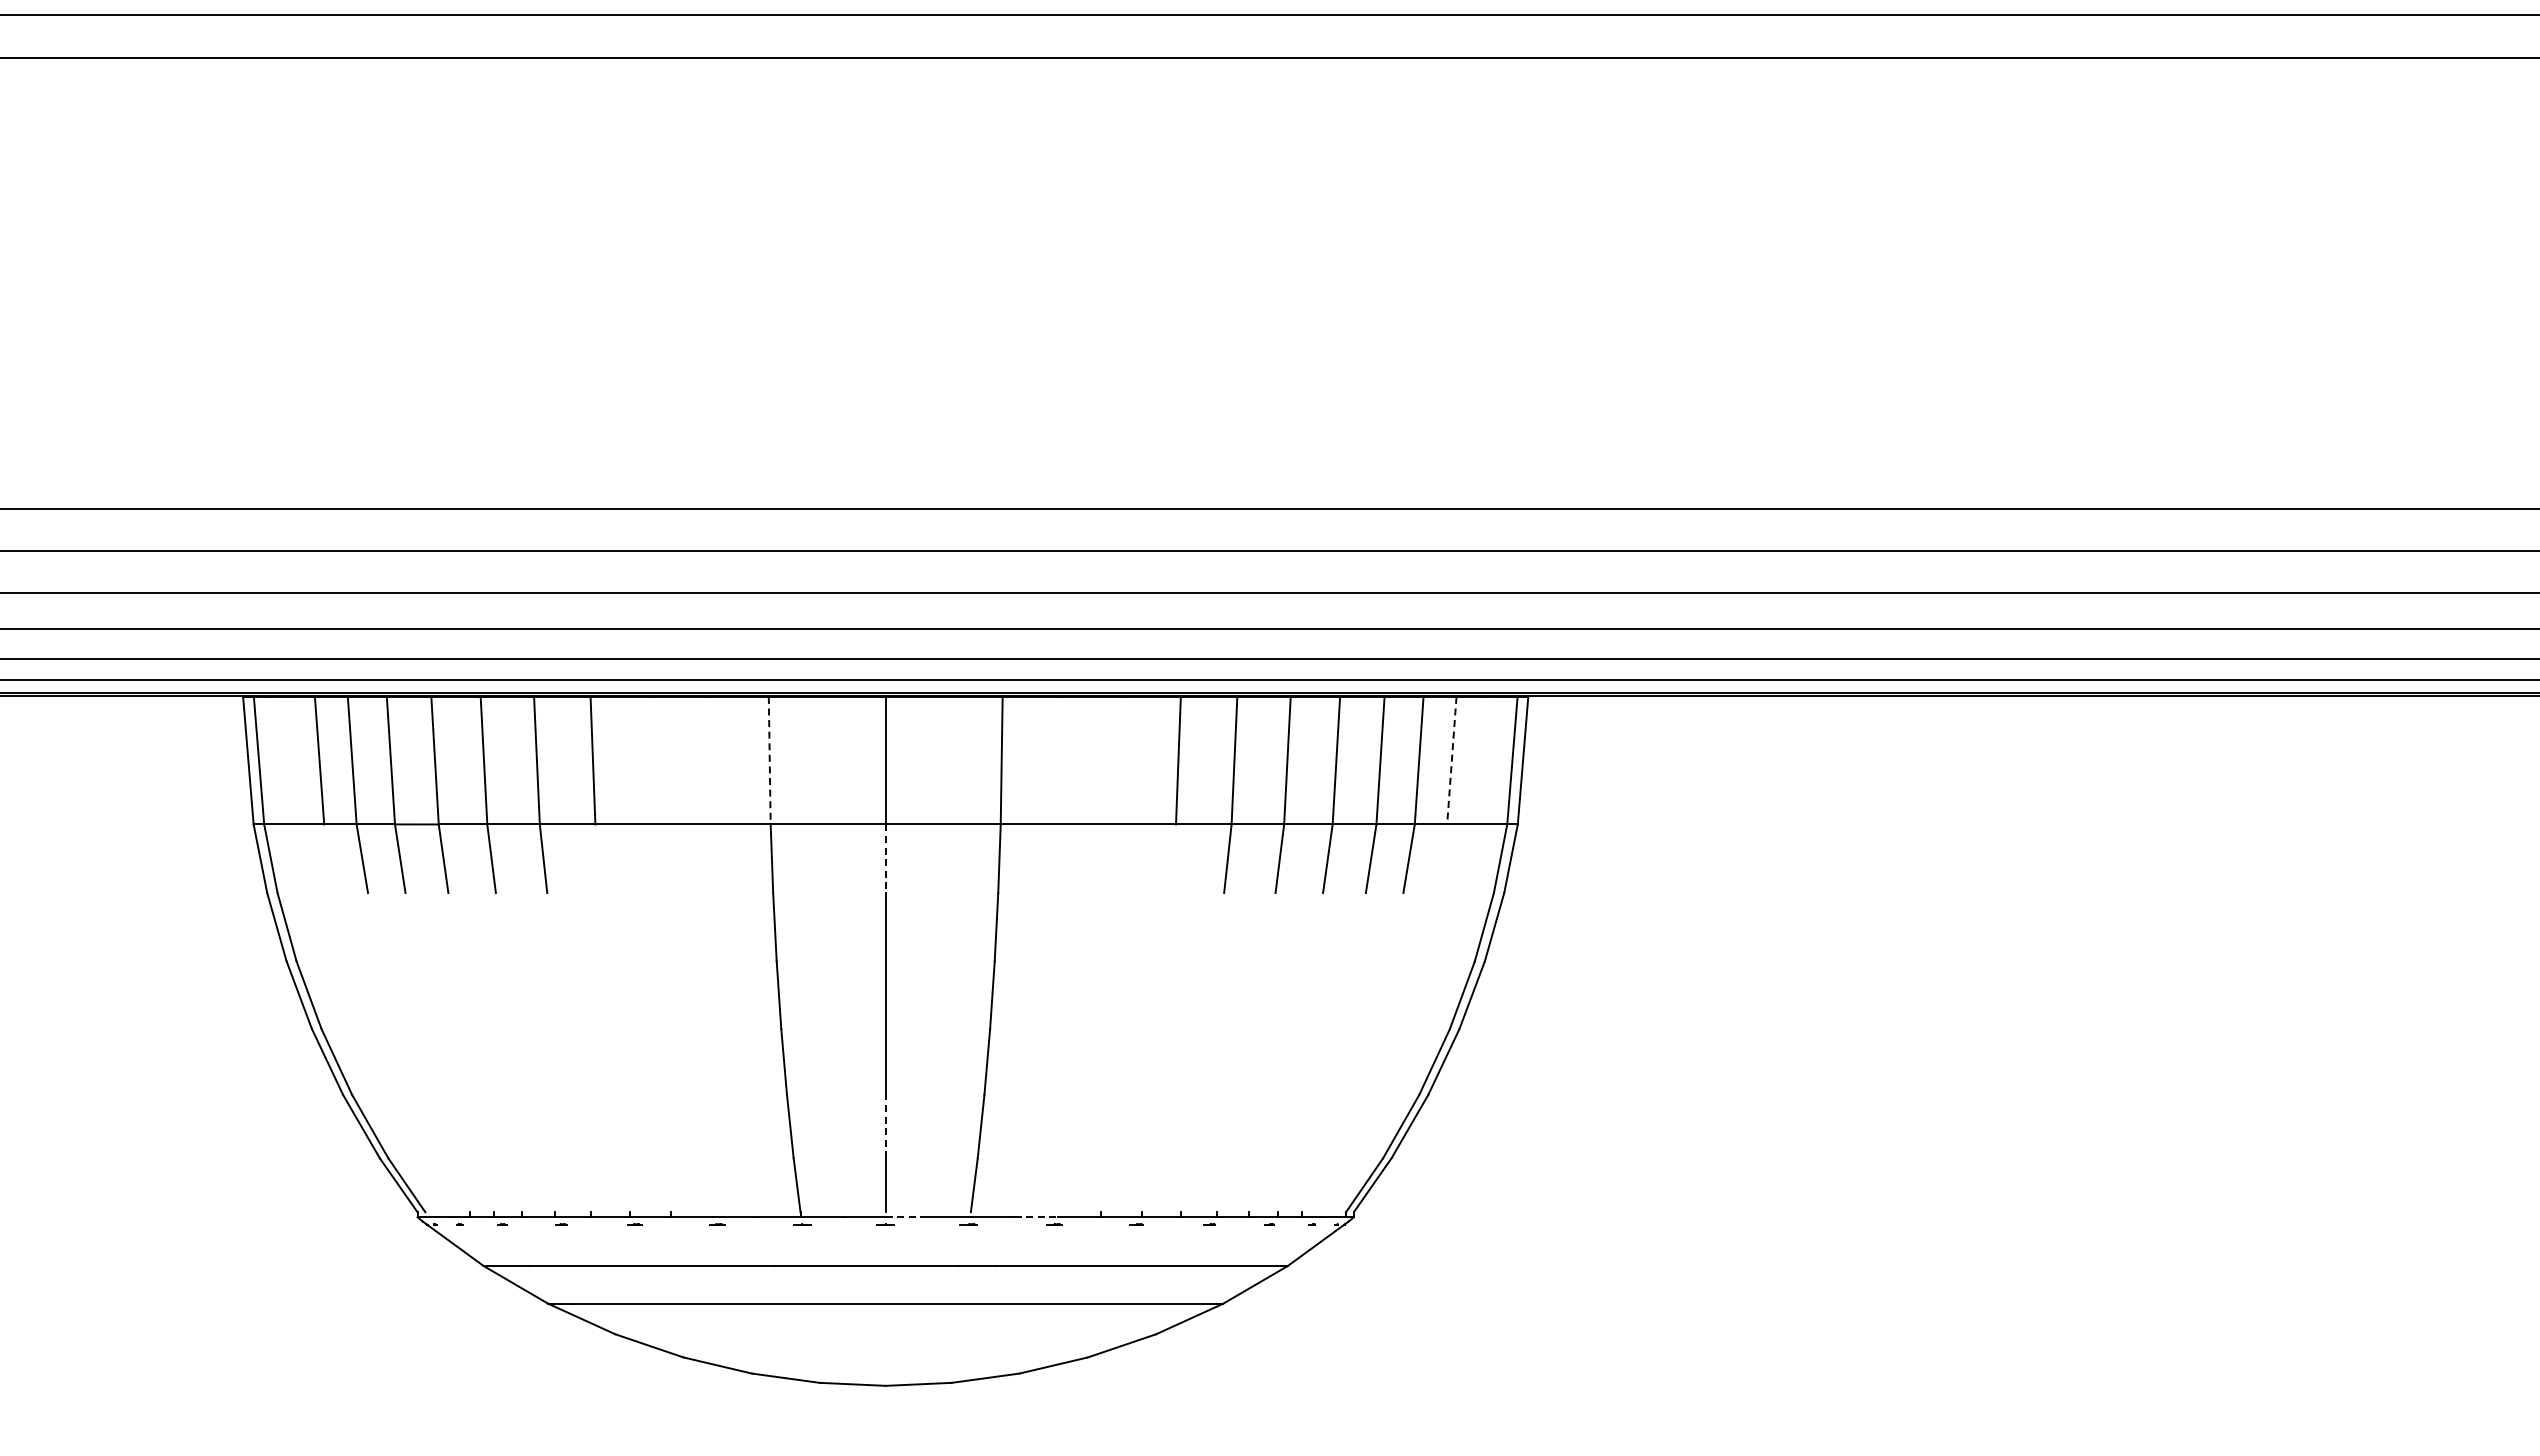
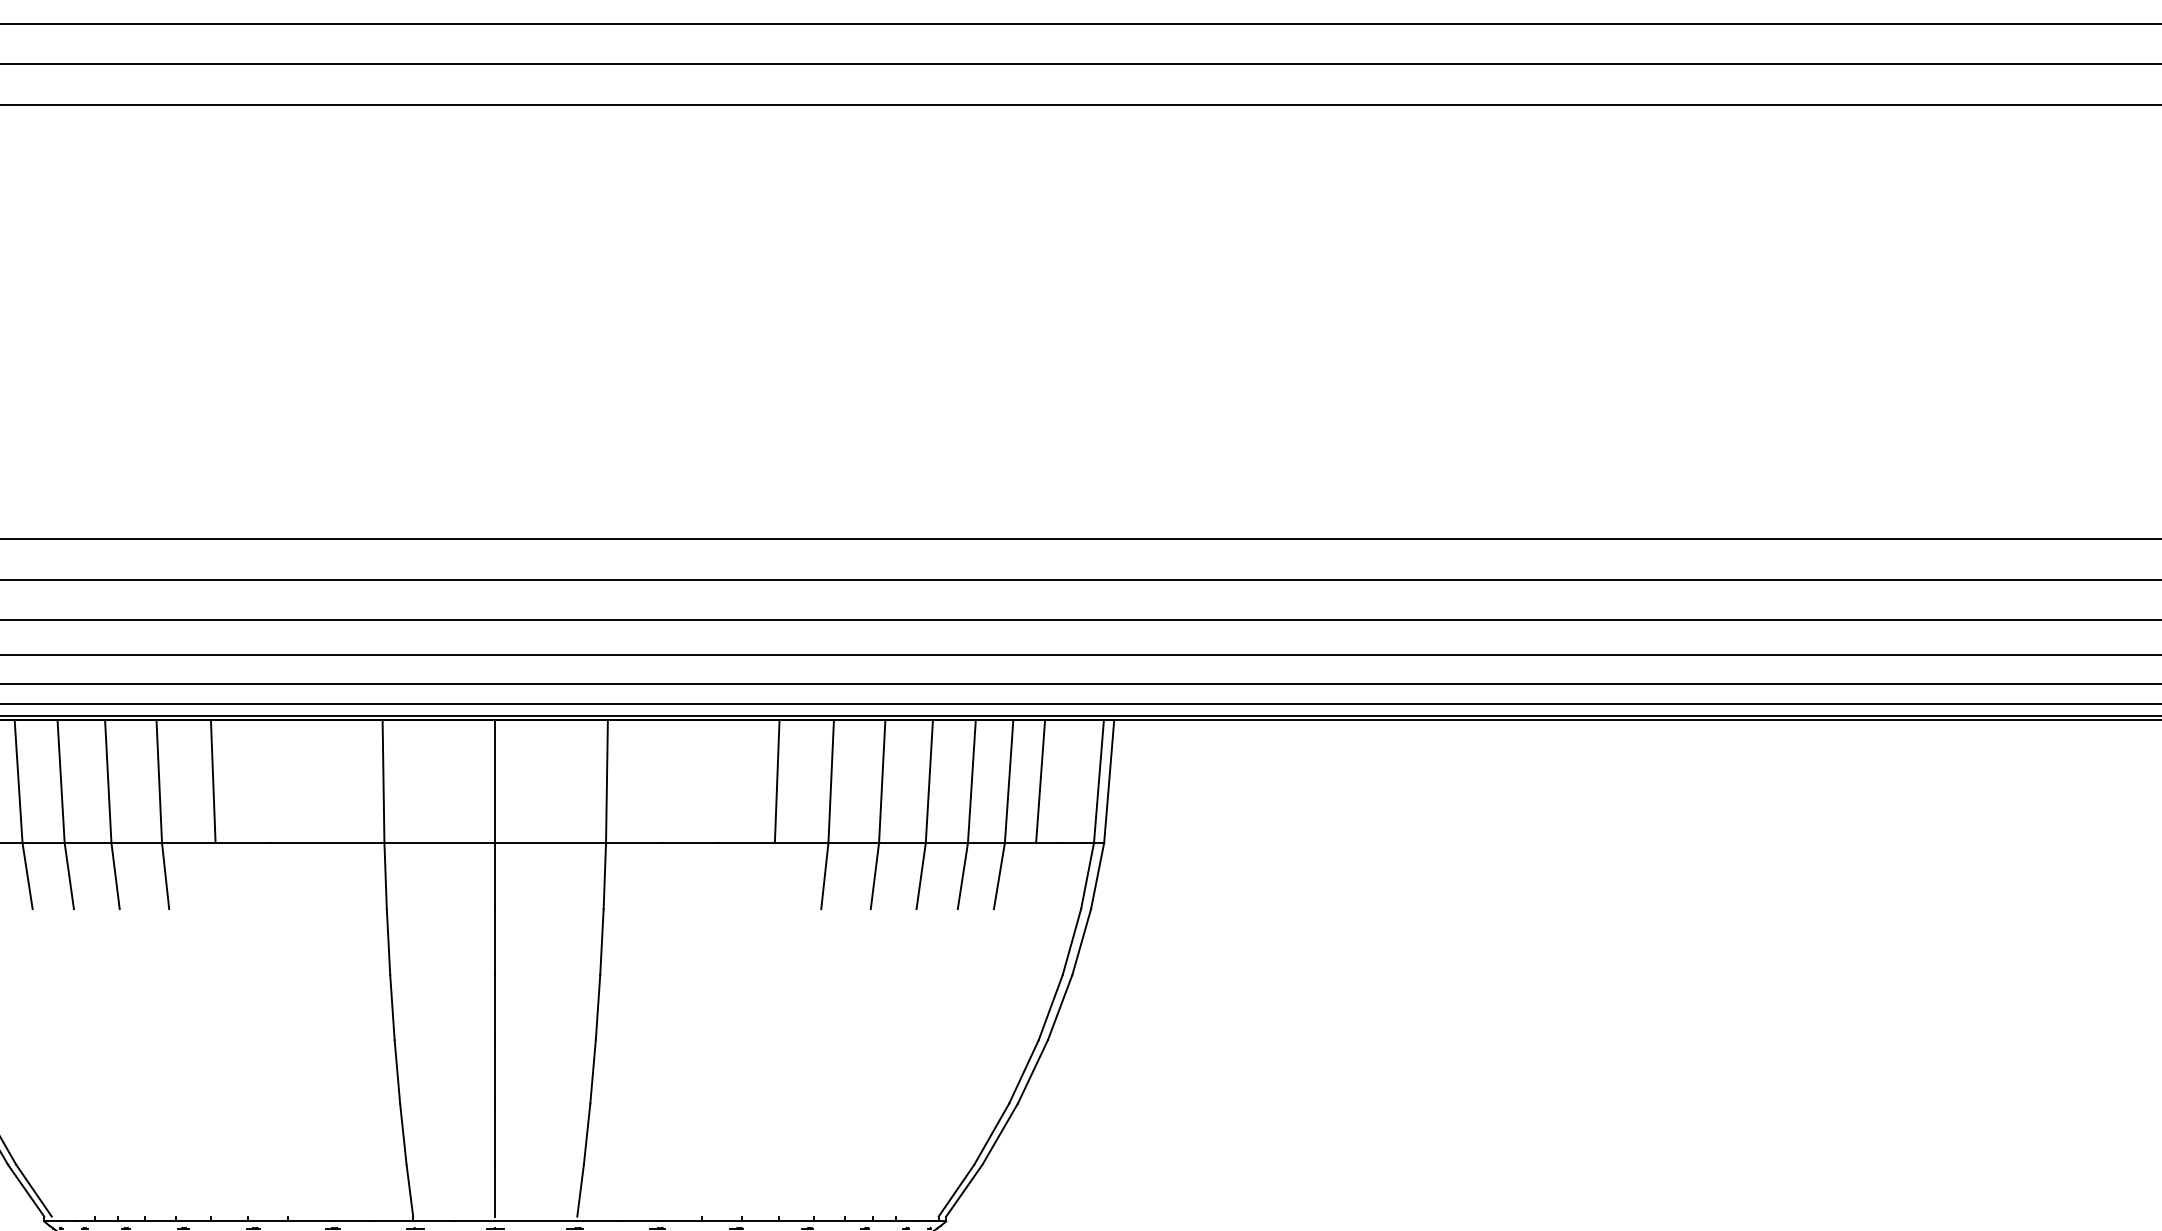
line: (769, 760) -> (383, 781), dashed -> solid
line: (1451, 760) -> (1040, 781), dashed -> solid
line: (885, 859) -> (495, 876), dashed -> solid
line: (885, 1126) -> (495, 1134), dashed -> solid
line: (907, 1217) -> (516, 1221), dashed -> solid
line: (1036, 1217) -> (640, 1221), dashed -> solid

